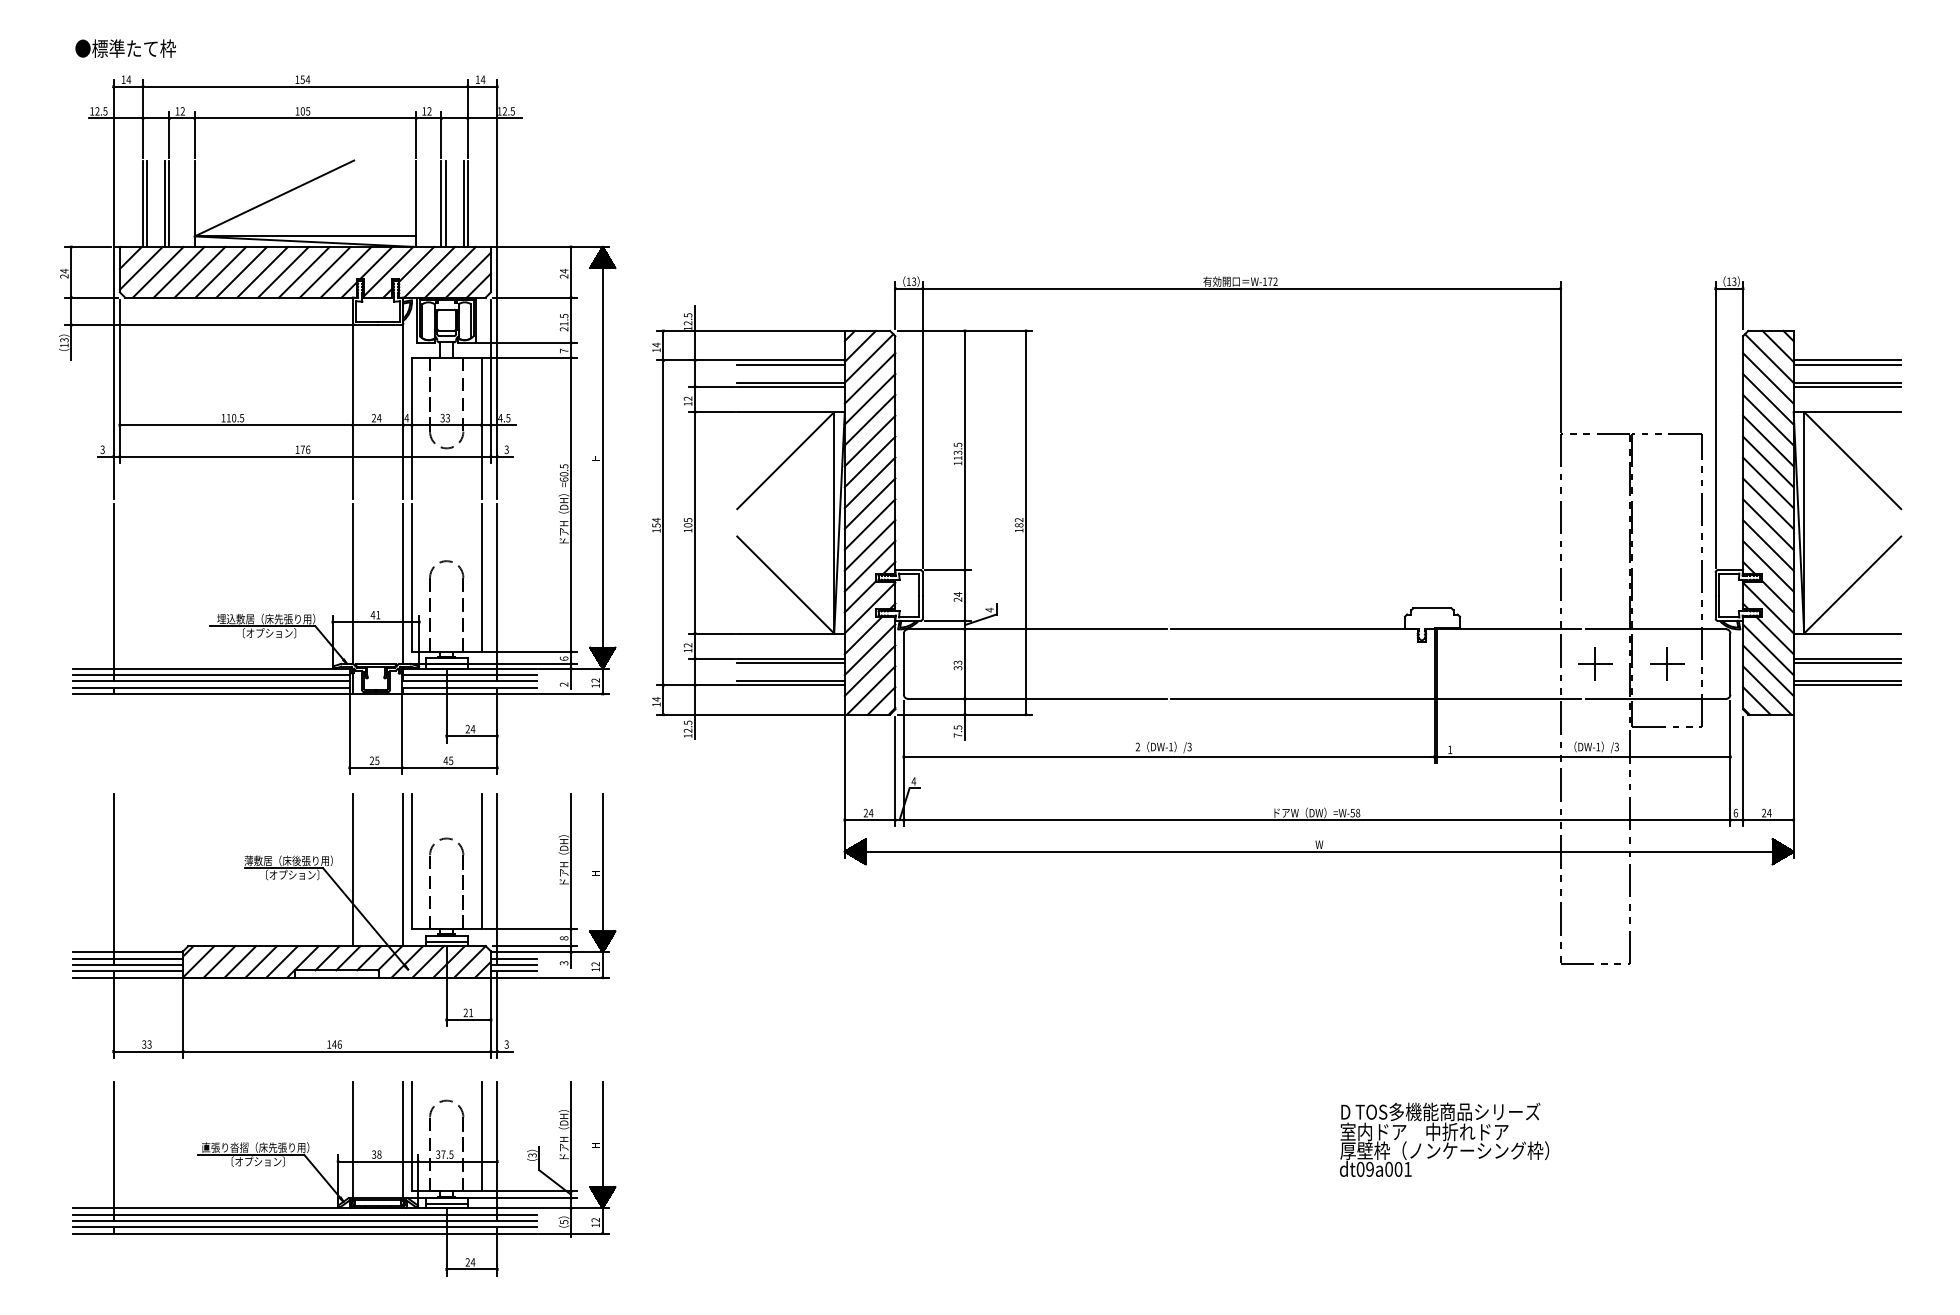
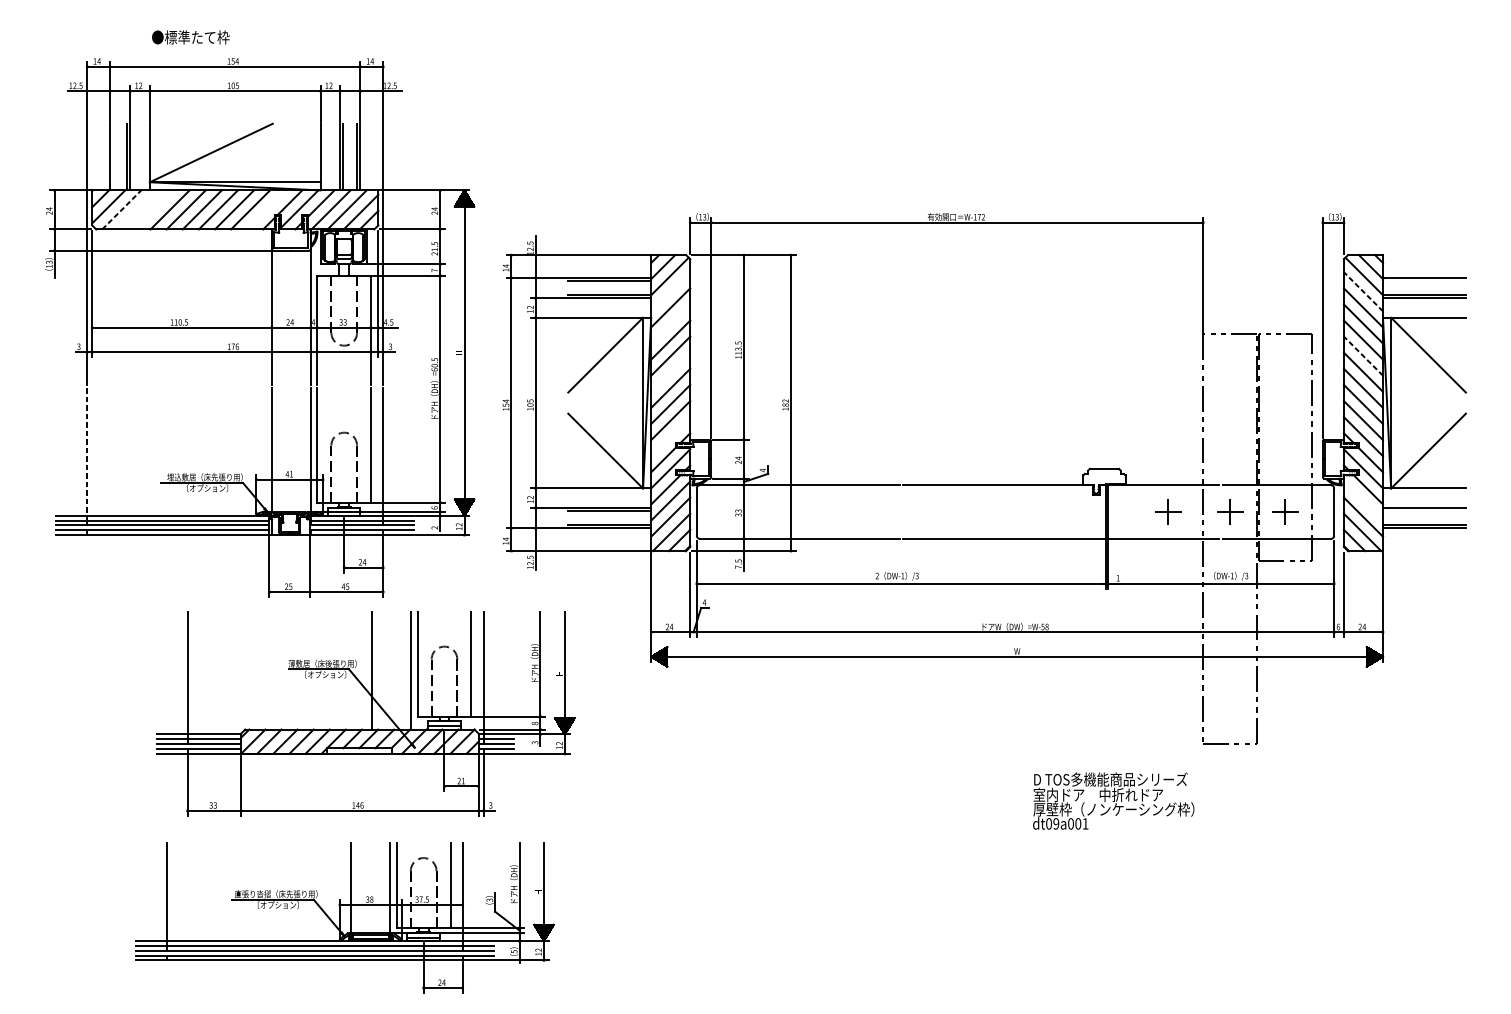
text: (125, 48) -> (190, 37), moved
line: (147, 203) -> (113, 156), removed
line: (178, 271) -> (137, 209), removed
line: (199, 271) -> (153, 209), removed
line: (345, 271) -> (266, 209), removed
line: (158, 272) -> (121, 210), solid -> dashed
line: (1847, 364) -> (1424, 281), removed
line: (869, 378) -> (670, 291), removed
line: (1768, 378) -> (1363, 291), solid -> dashed
line: (869, 419) -> (670, 323), removed
line: (1768, 461) -> (1363, 355), solid -> dashed
line: (869, 482) -> (670, 372), removed
line: (869, 566) -> (670, 436), removed
line: (113, 586) -> (87, 452), solid -> dashed
line: (1768, 649) -> (1363, 500), removed
part: (1515, 663) -> (1168, 511), added
line: (1847, 663) -> (1424, 511), removed
part: (352, 925) -> (371, 713), moved
text: (1444, 1139) -> (1113, 800), moved
part: (344, 1178) -> (344, 918), moved

